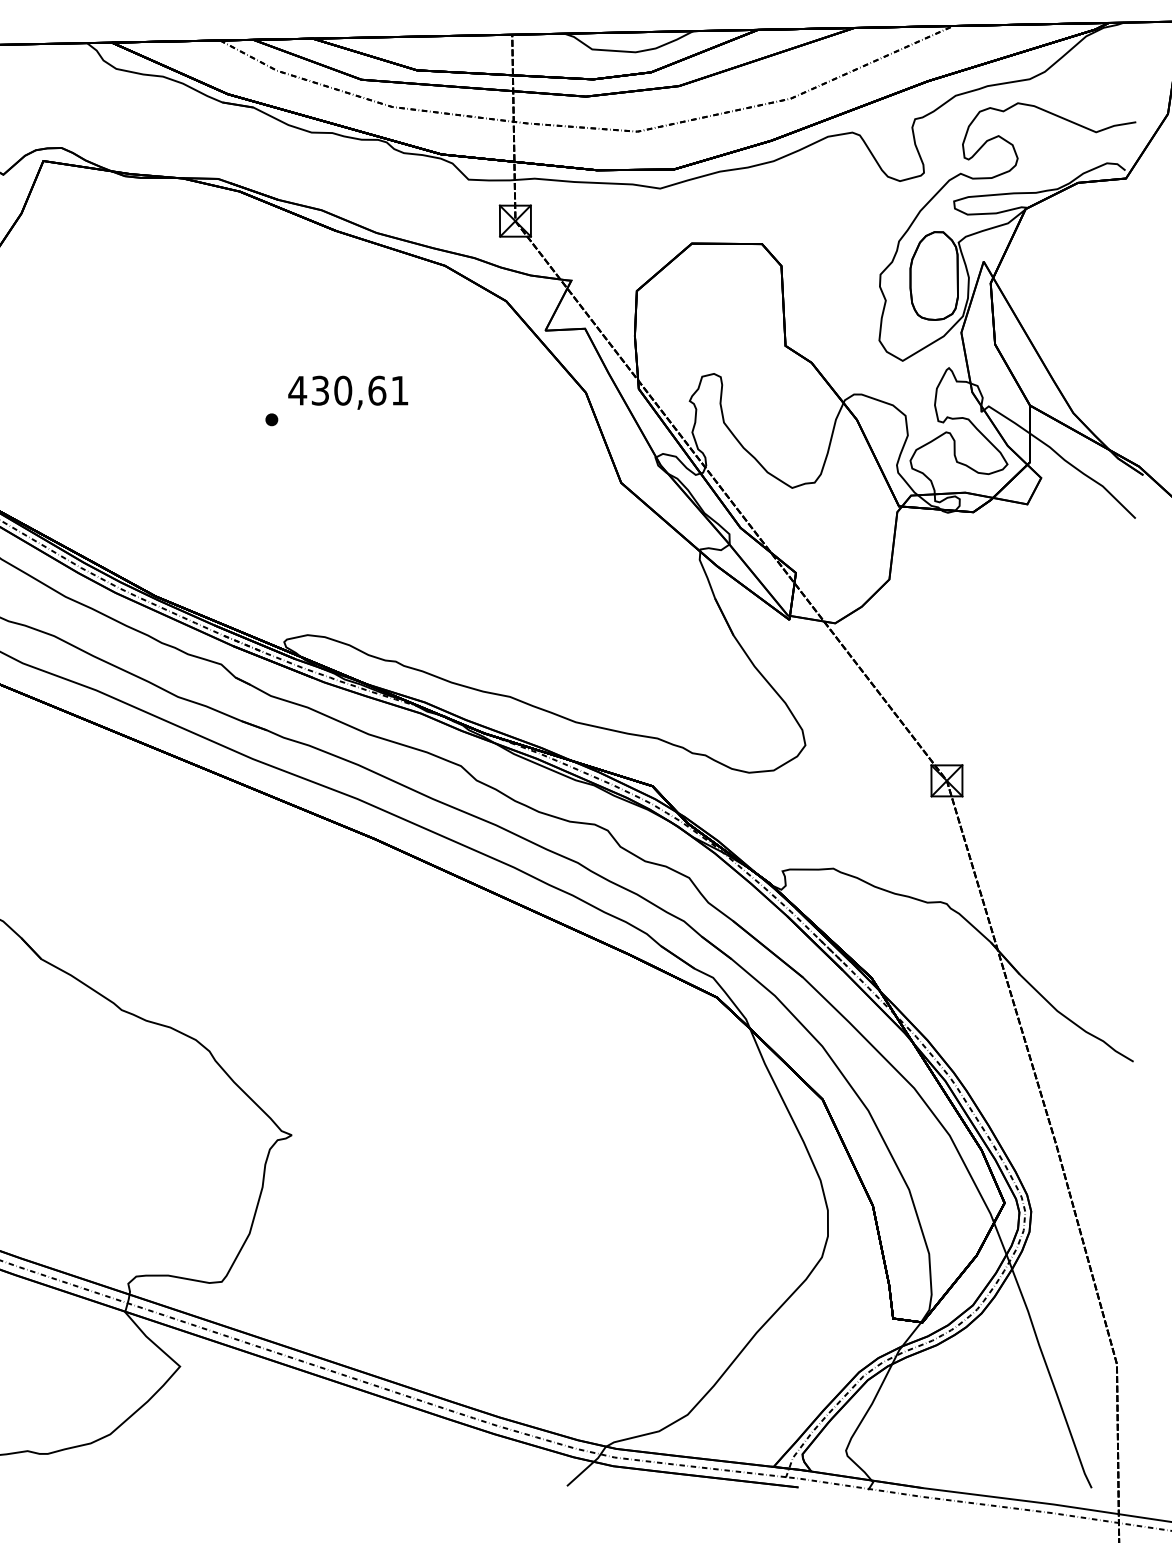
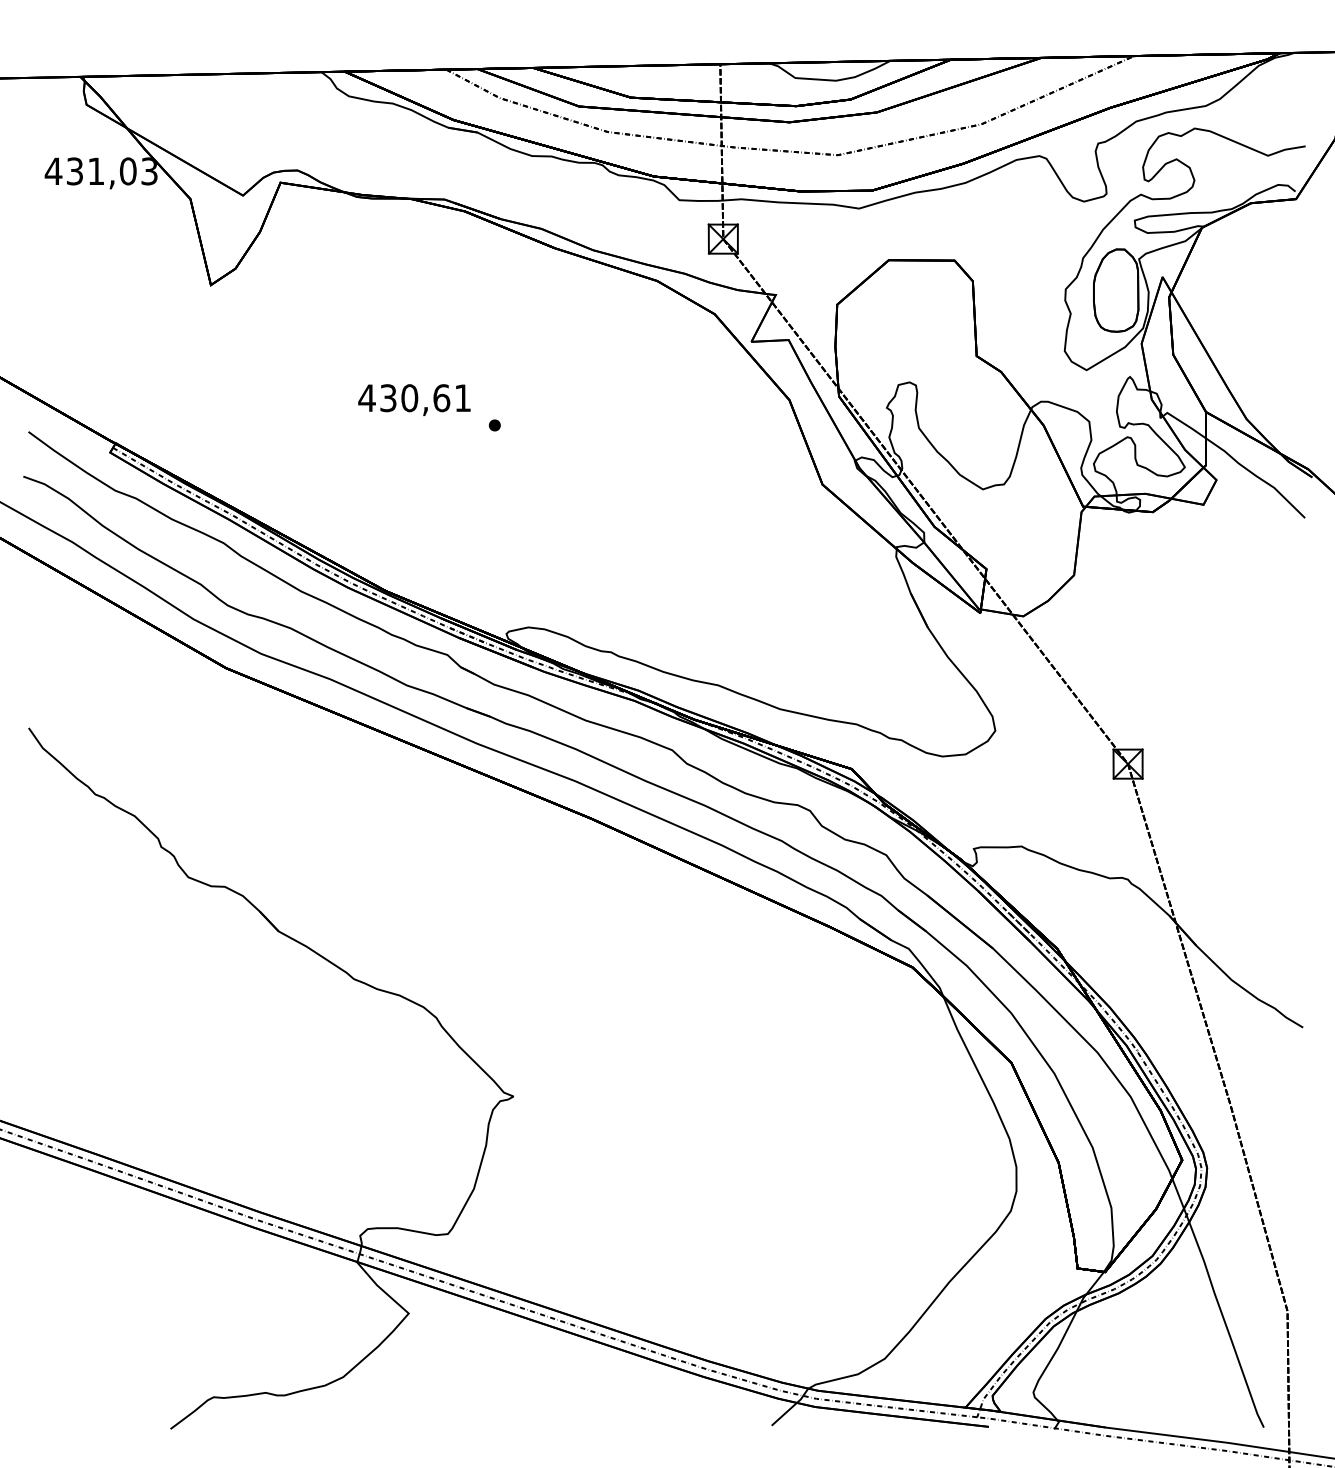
text: (348, 392) -> (414, 399), moved

